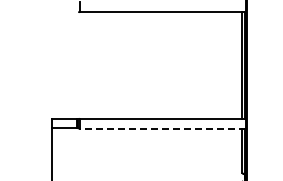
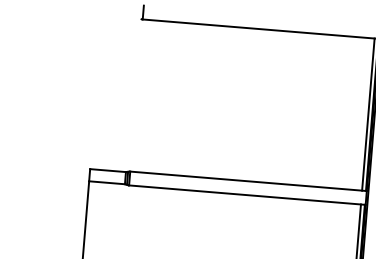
line: (162, 128) -> (247, 195), dashed -> solid

